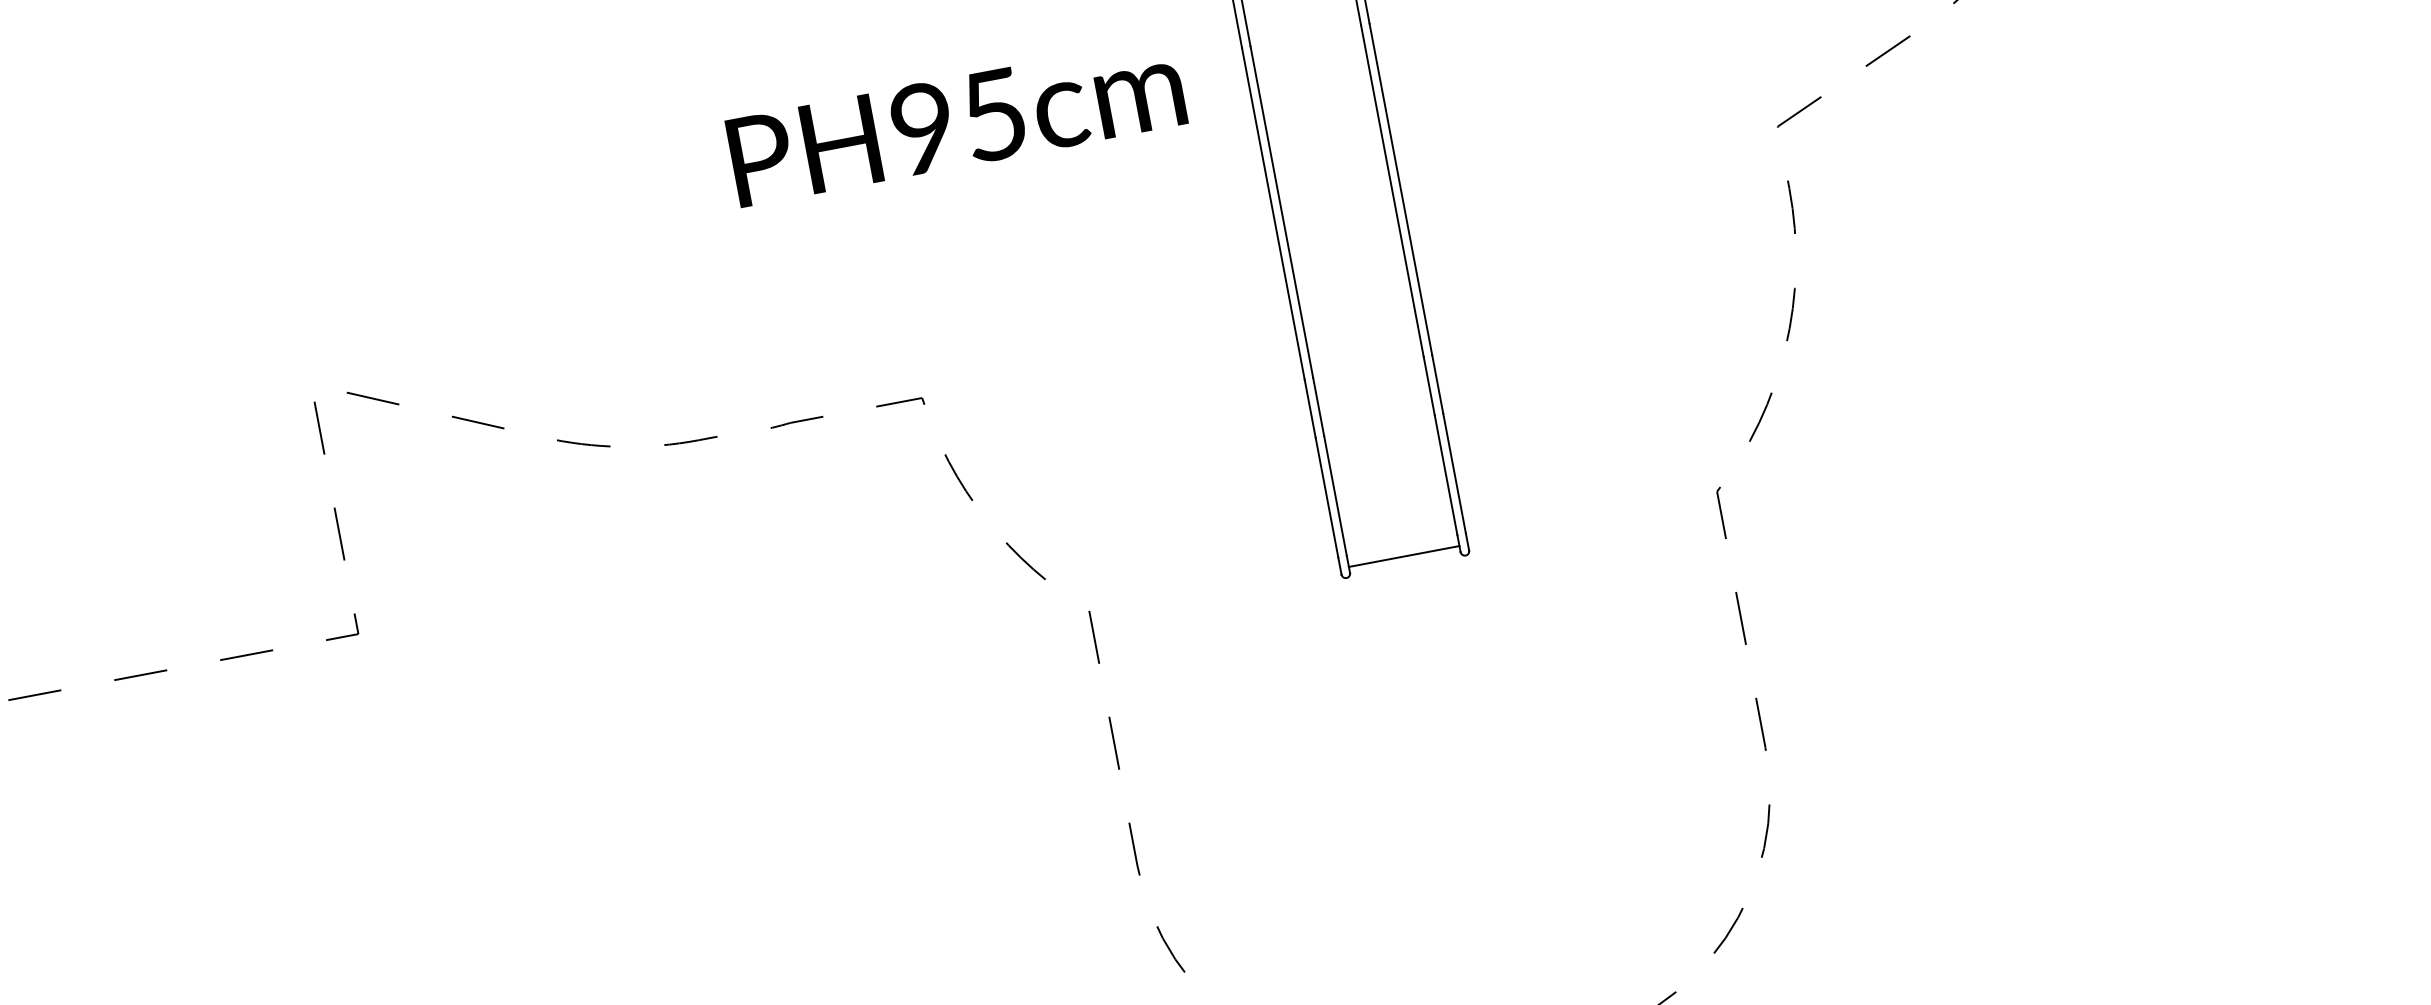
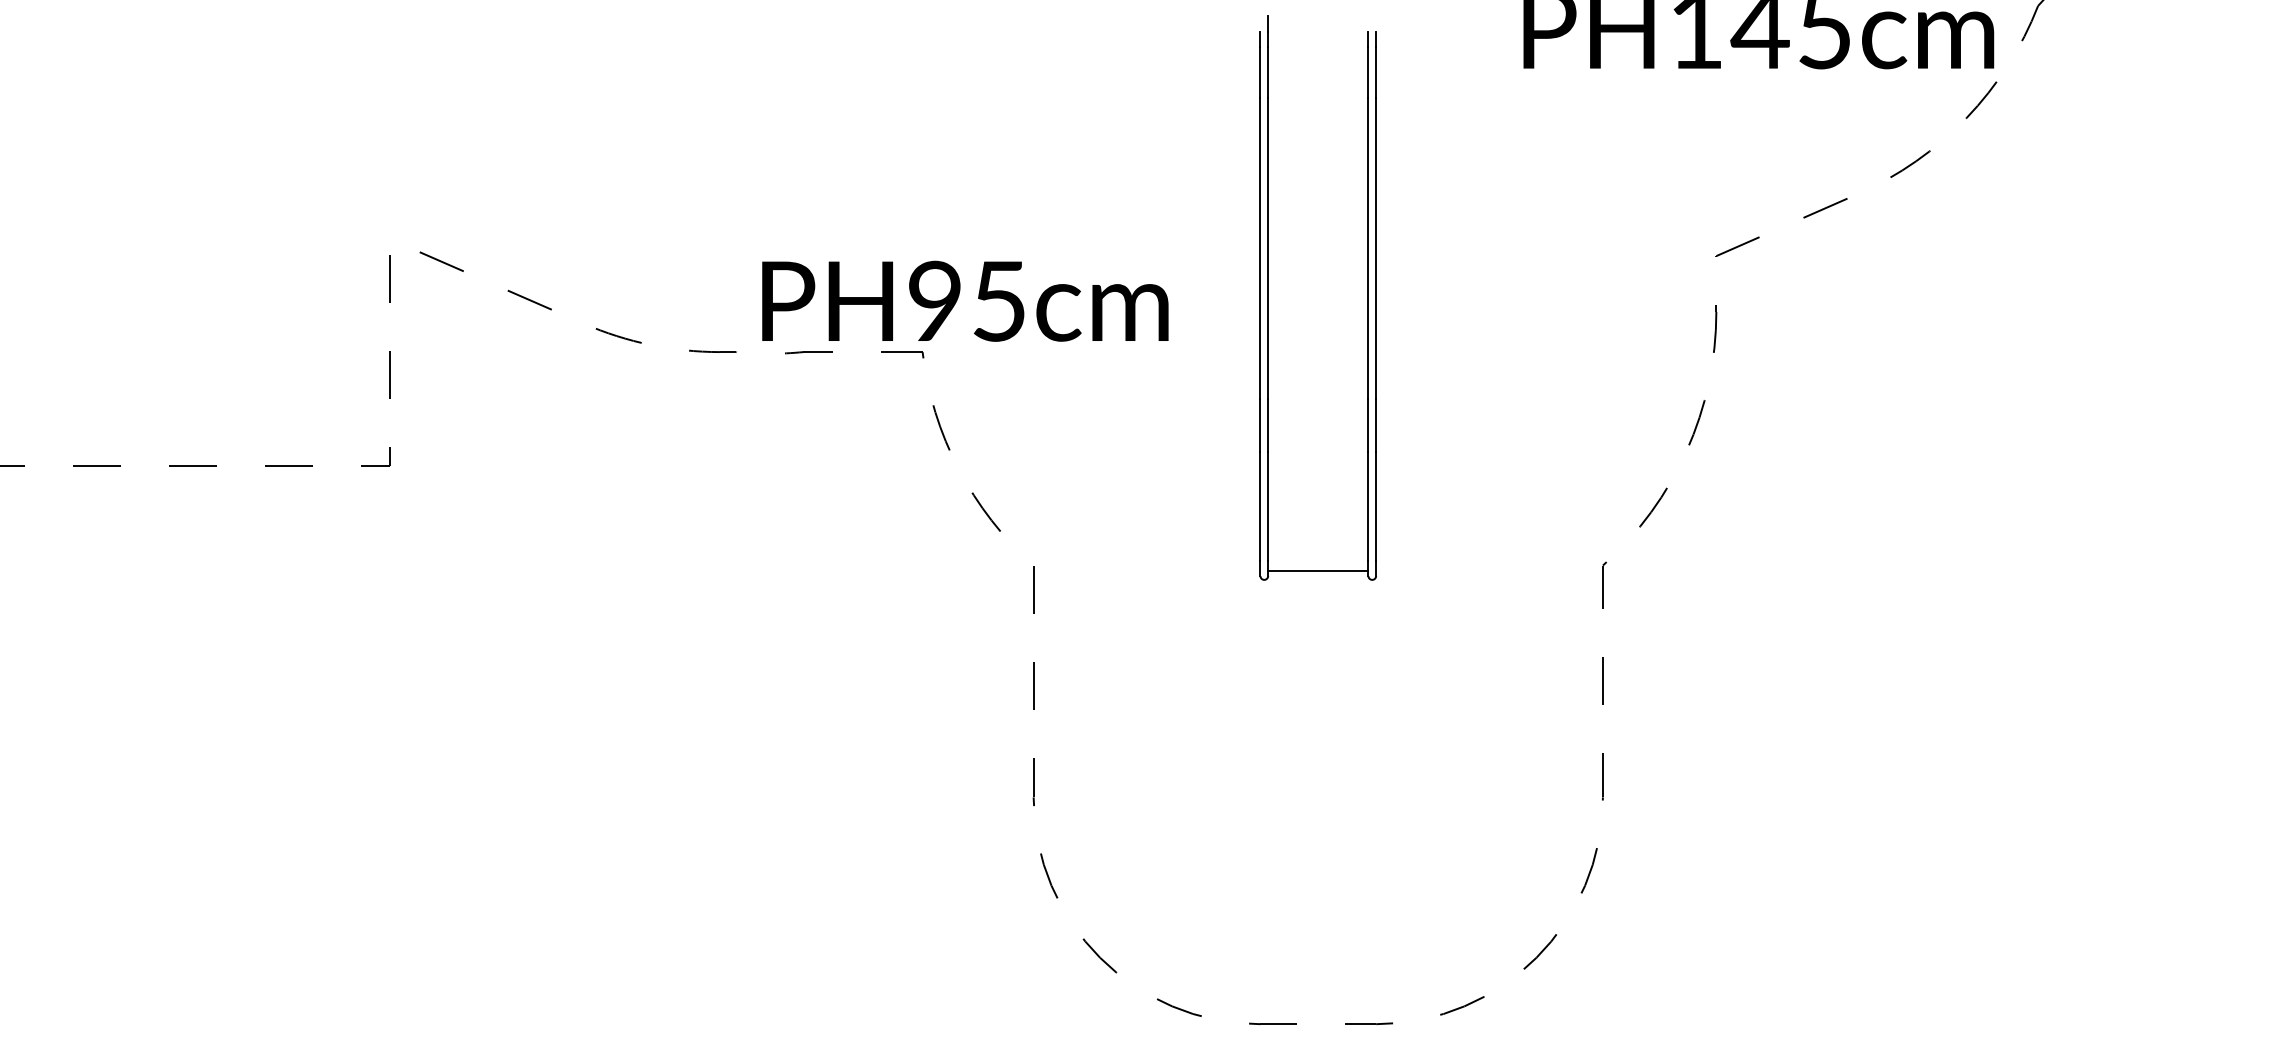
text: (956, 121) -> (965, 300), moved

